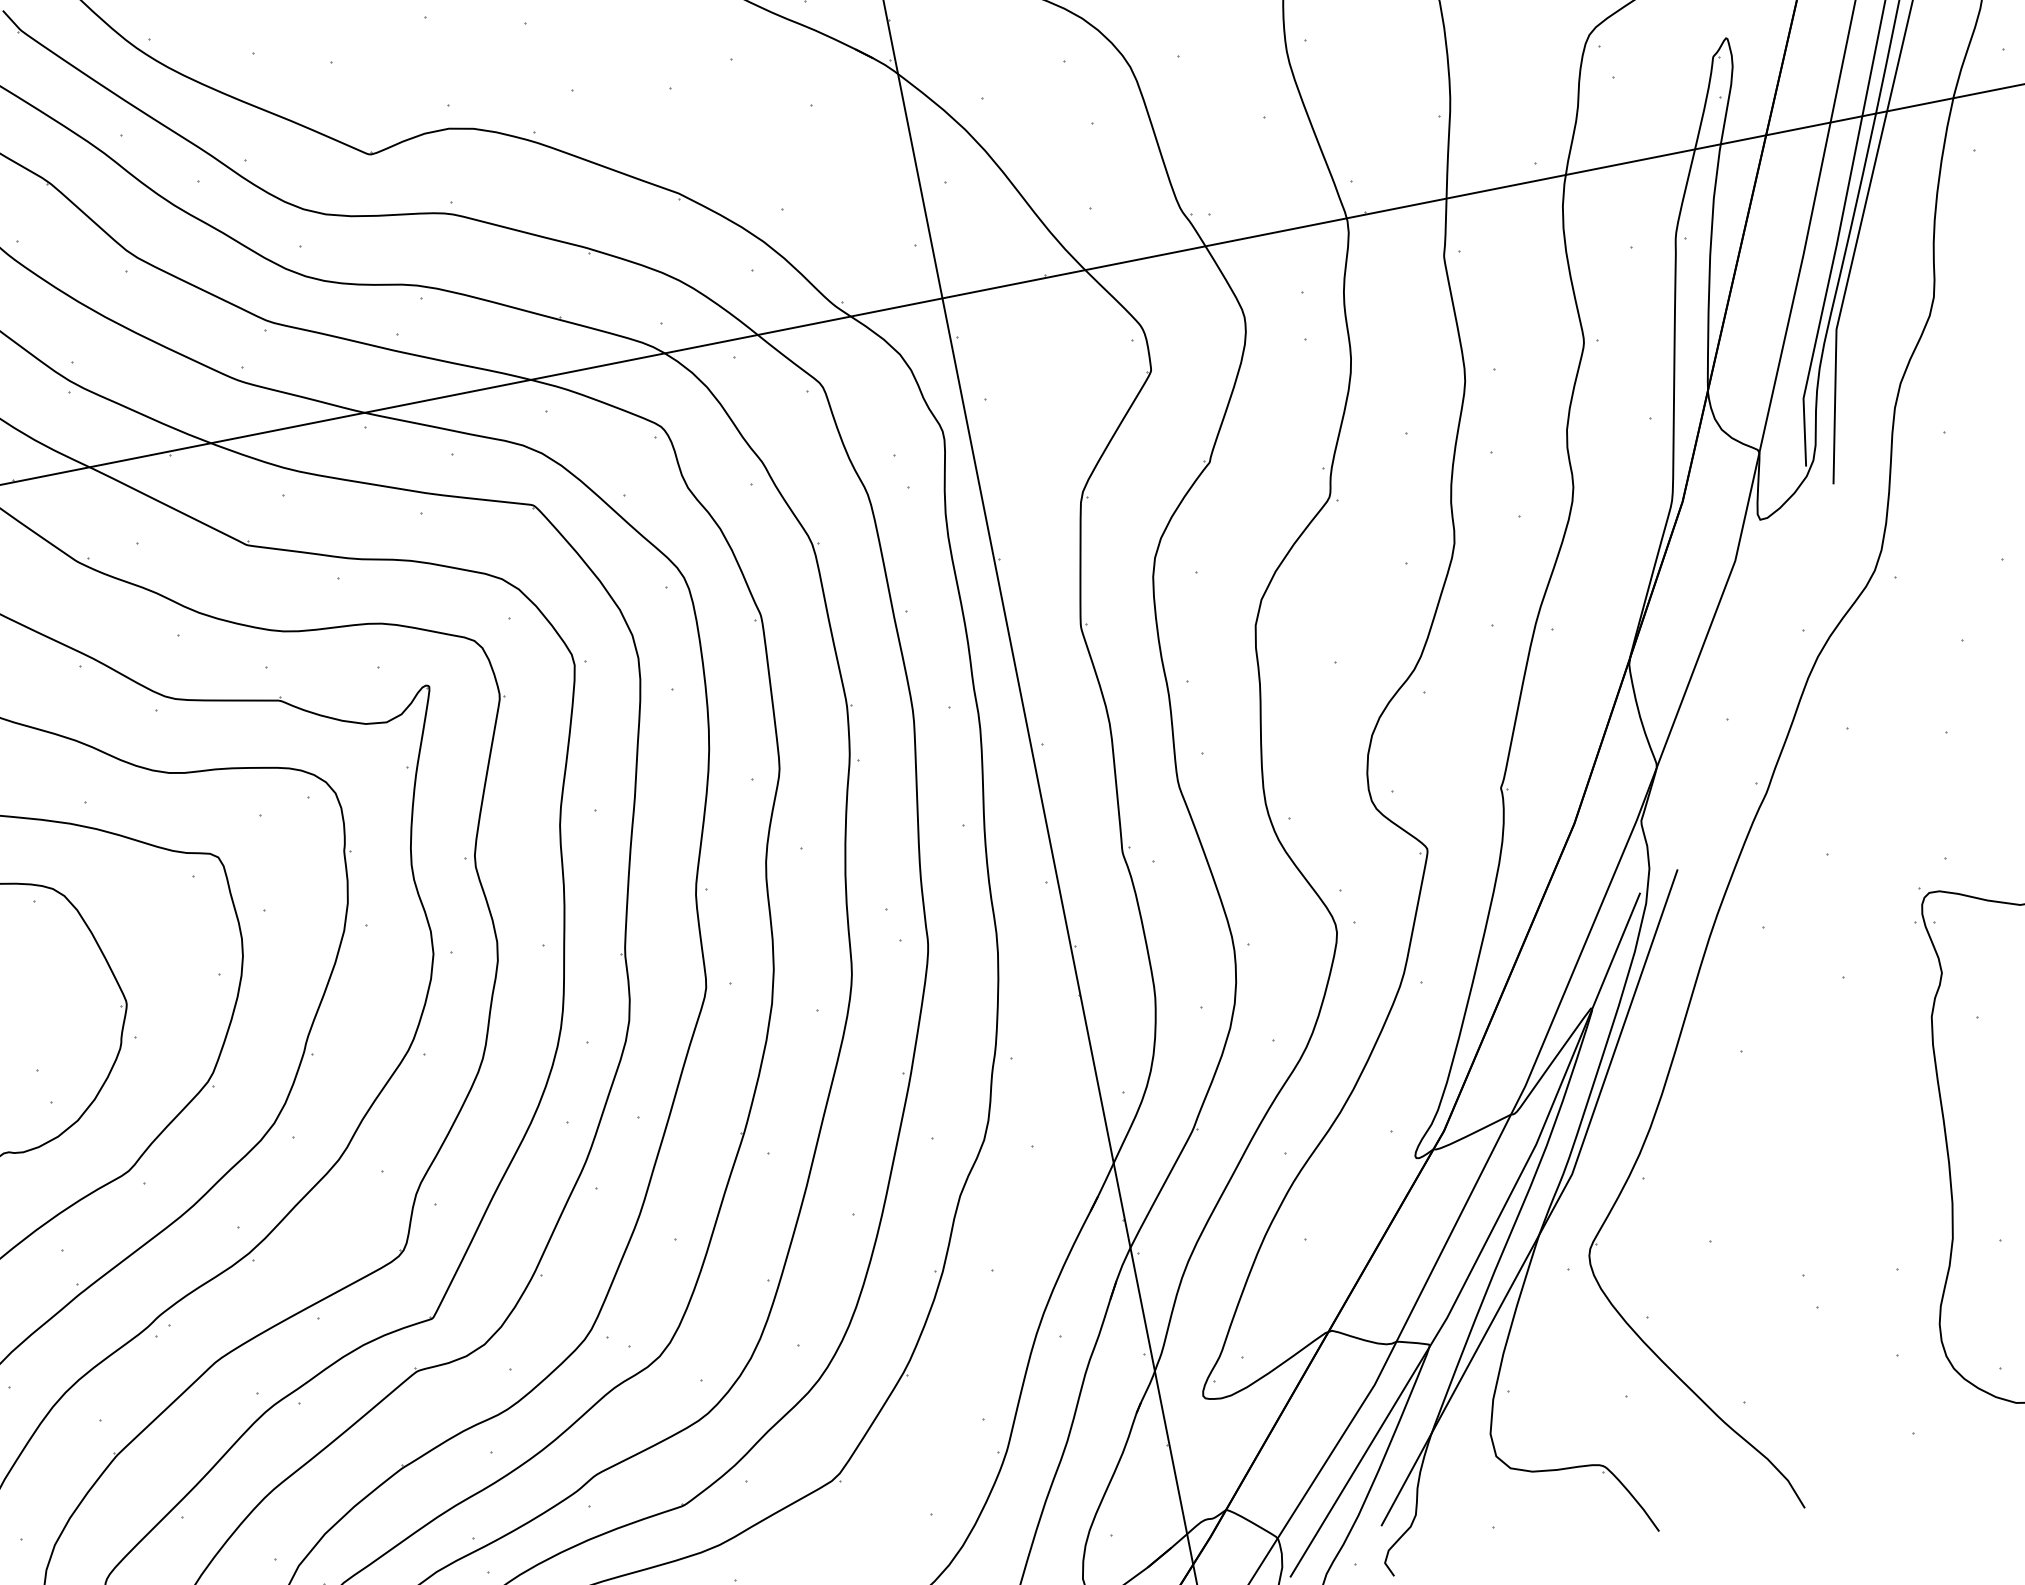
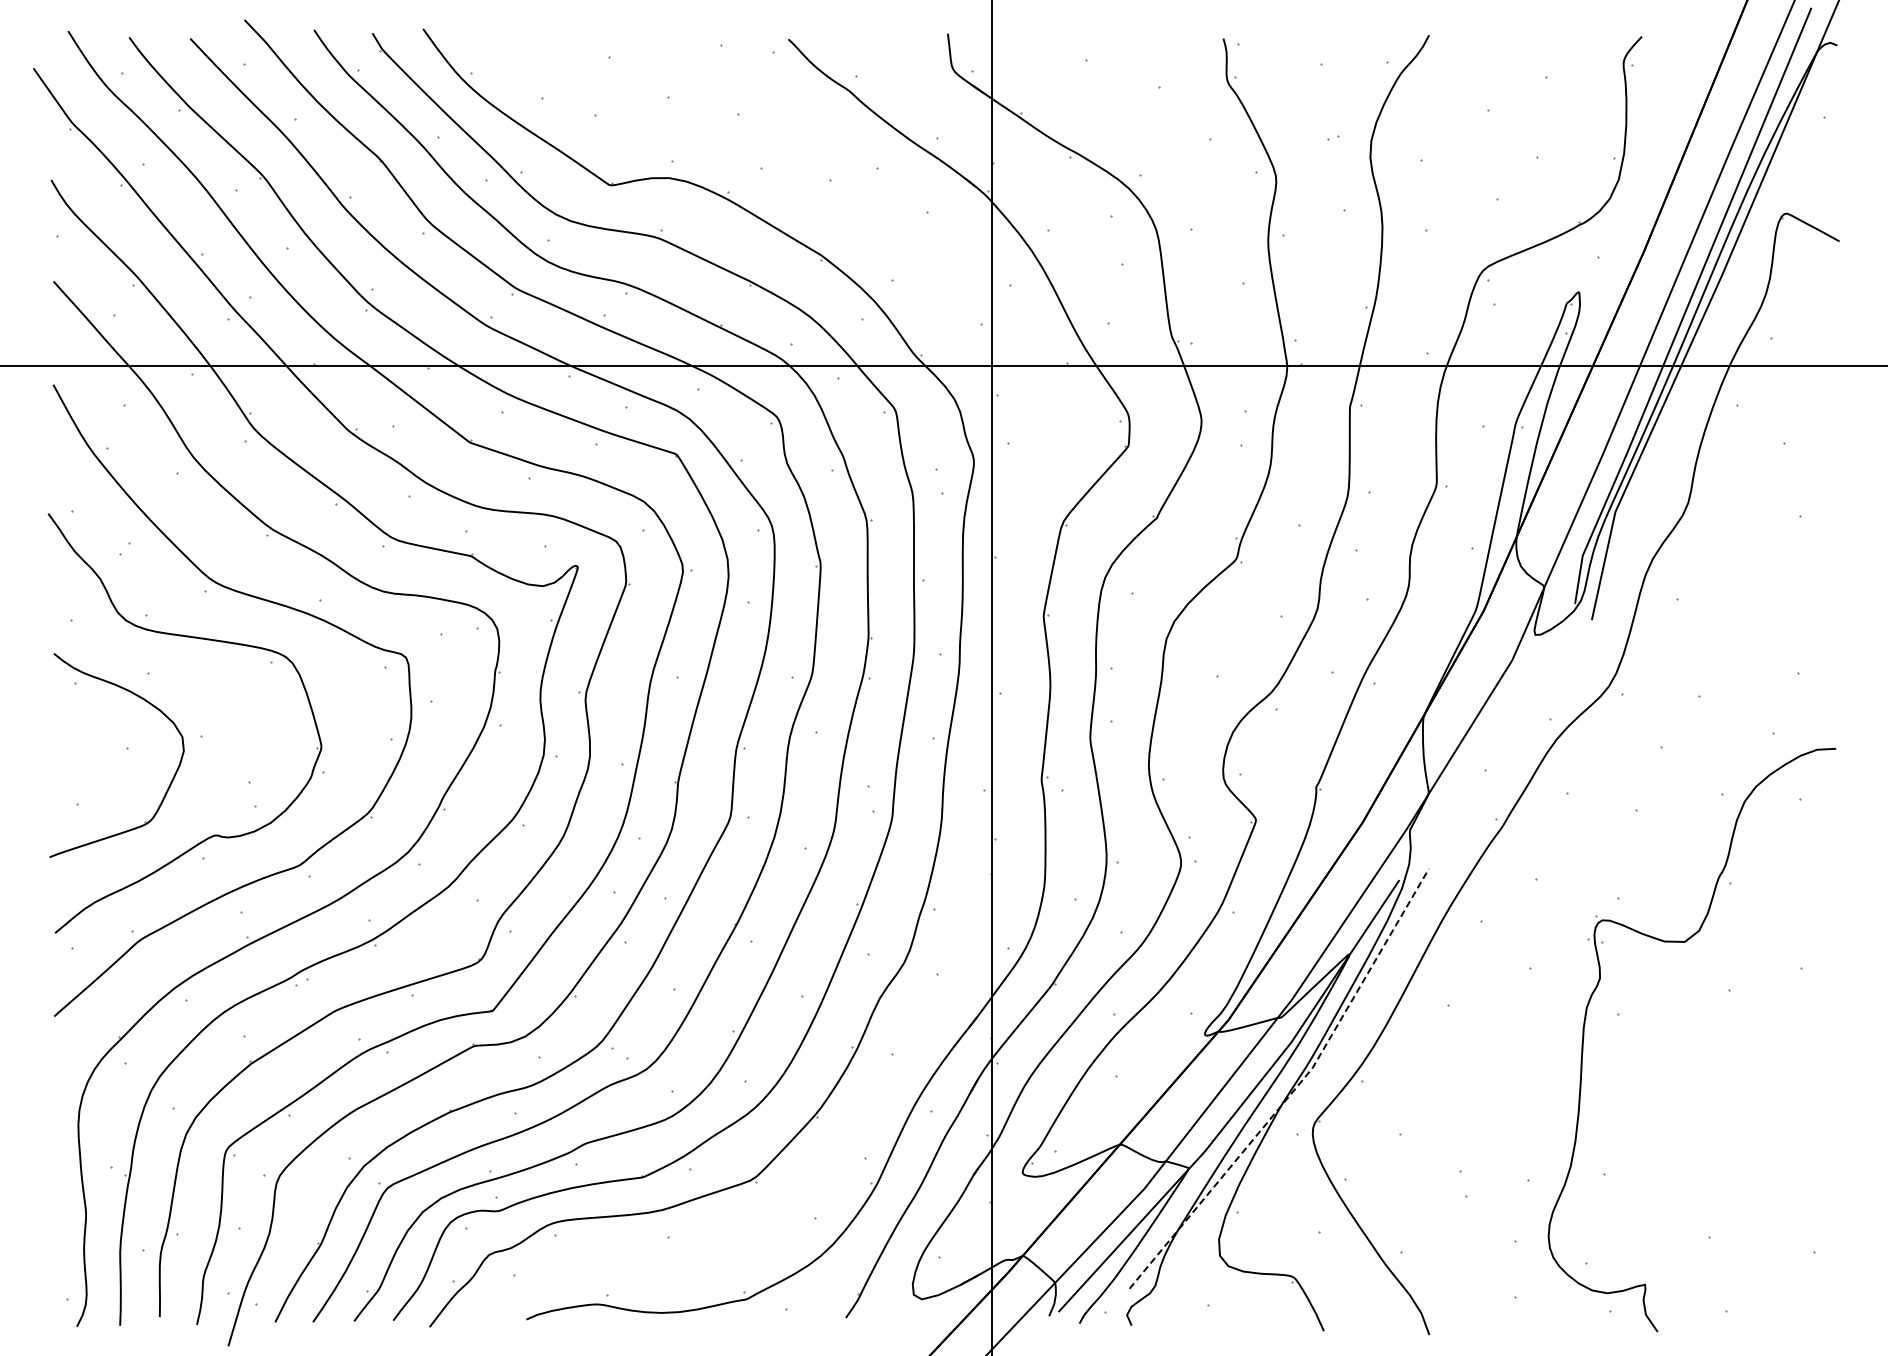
line: (1554, 1207) -> (1295, 1089), solid -> dashed

